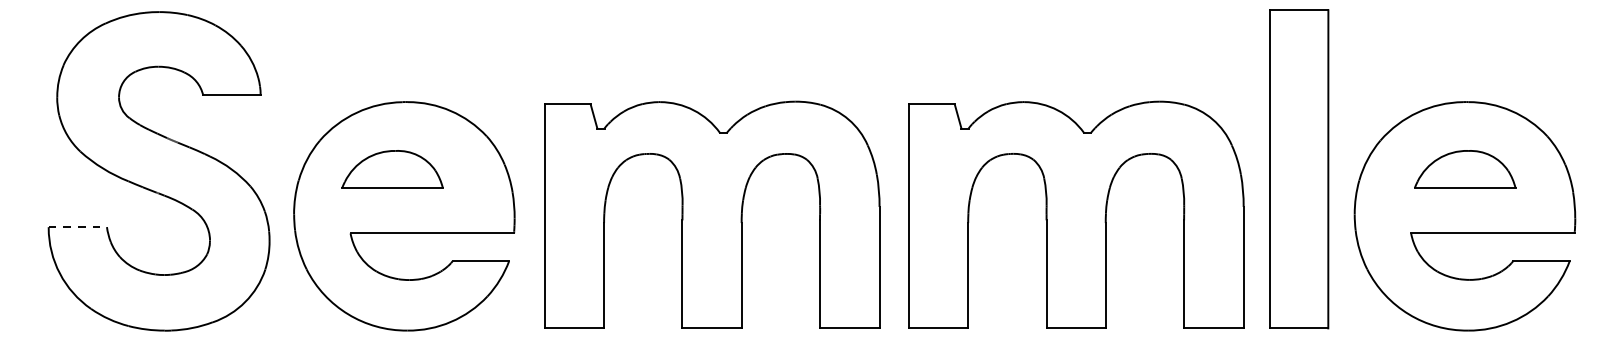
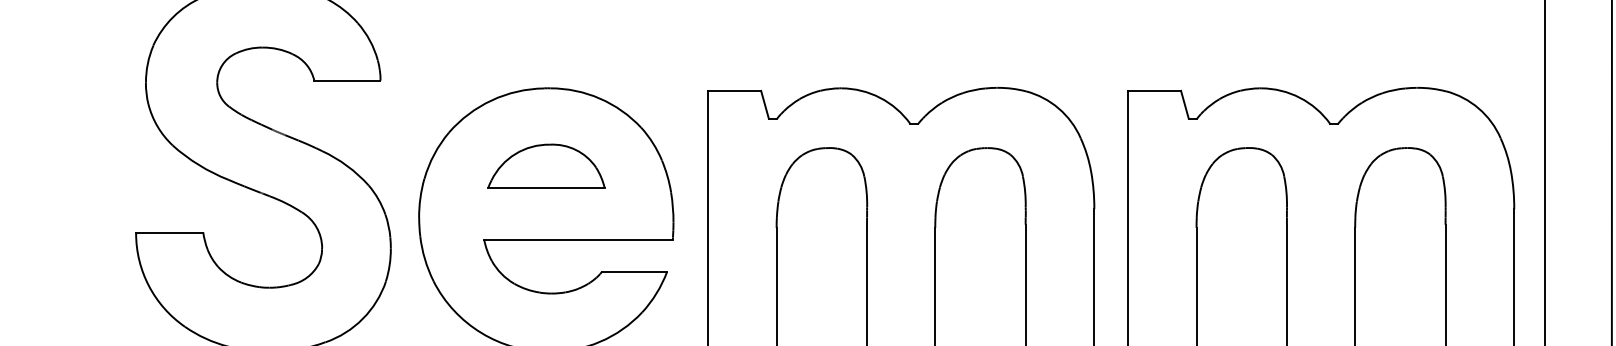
part: (392, 169) -> (546, 166), moved
line: (78, 227) -> (170, 232), dashed -> solid

